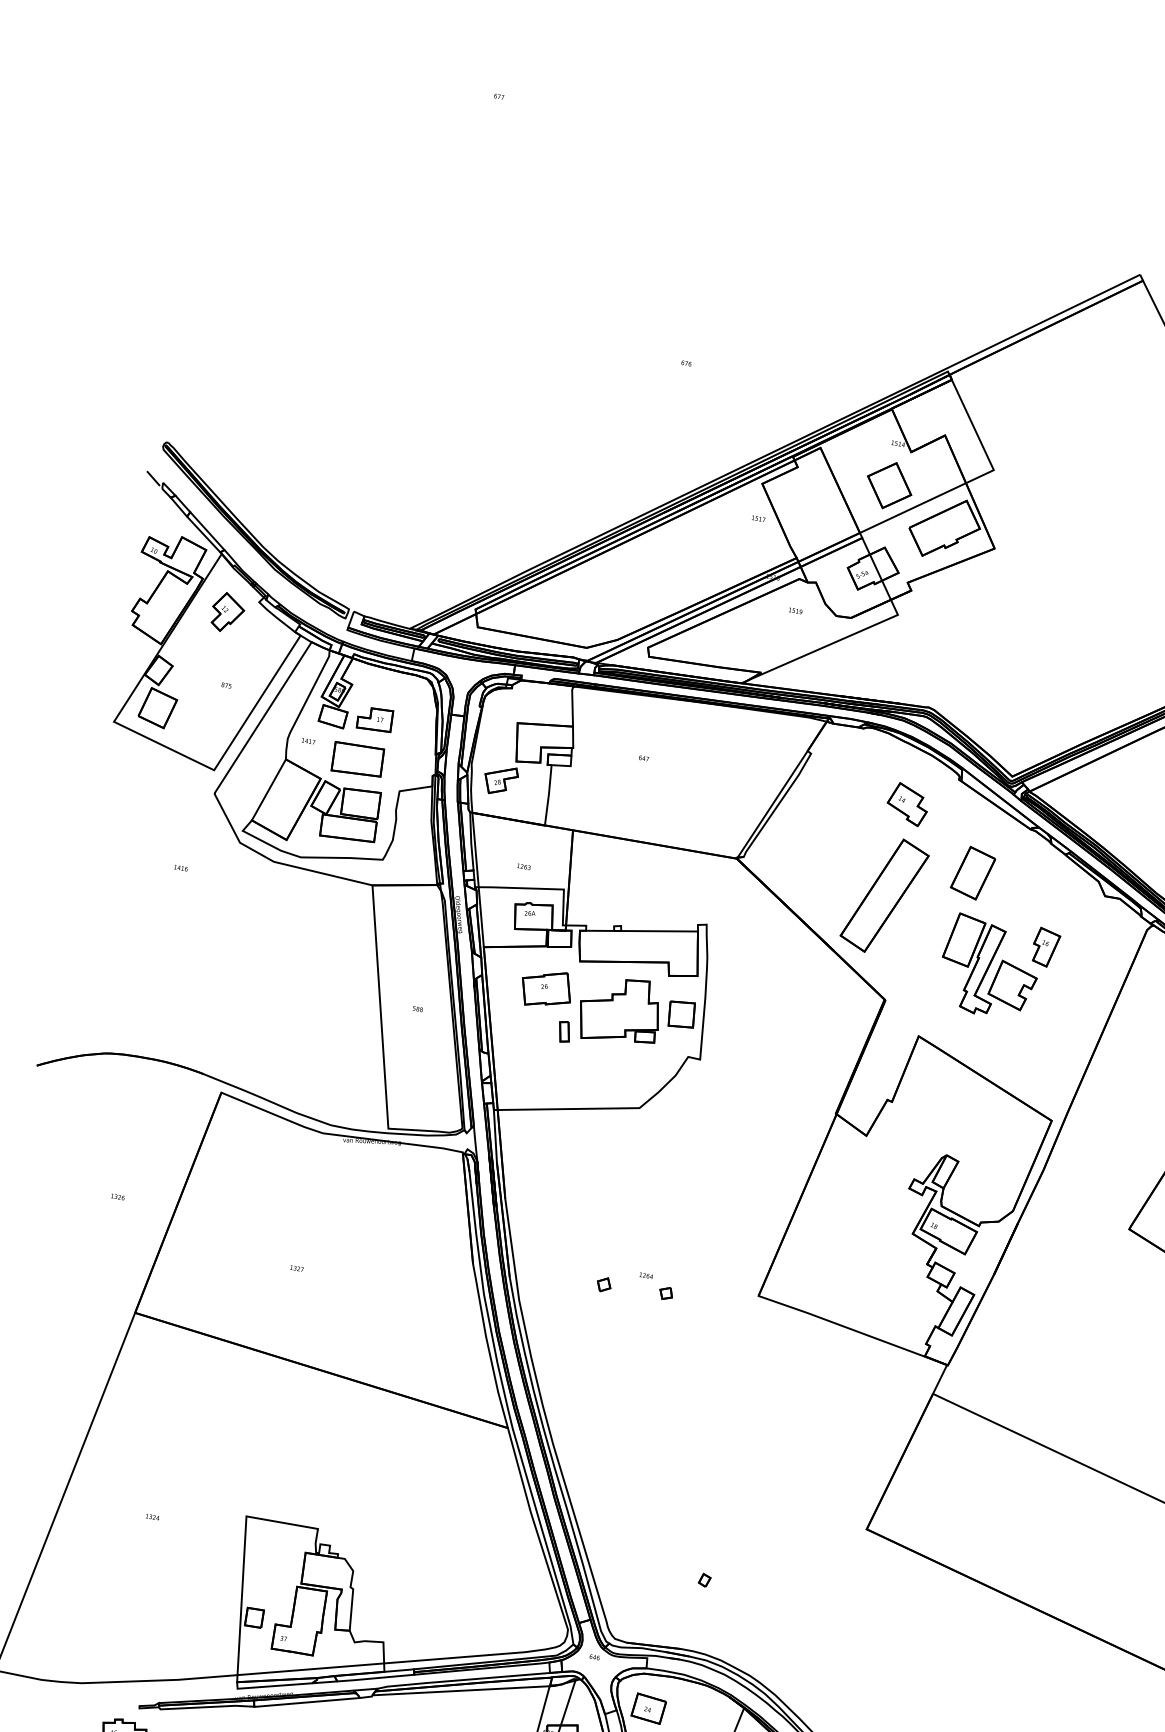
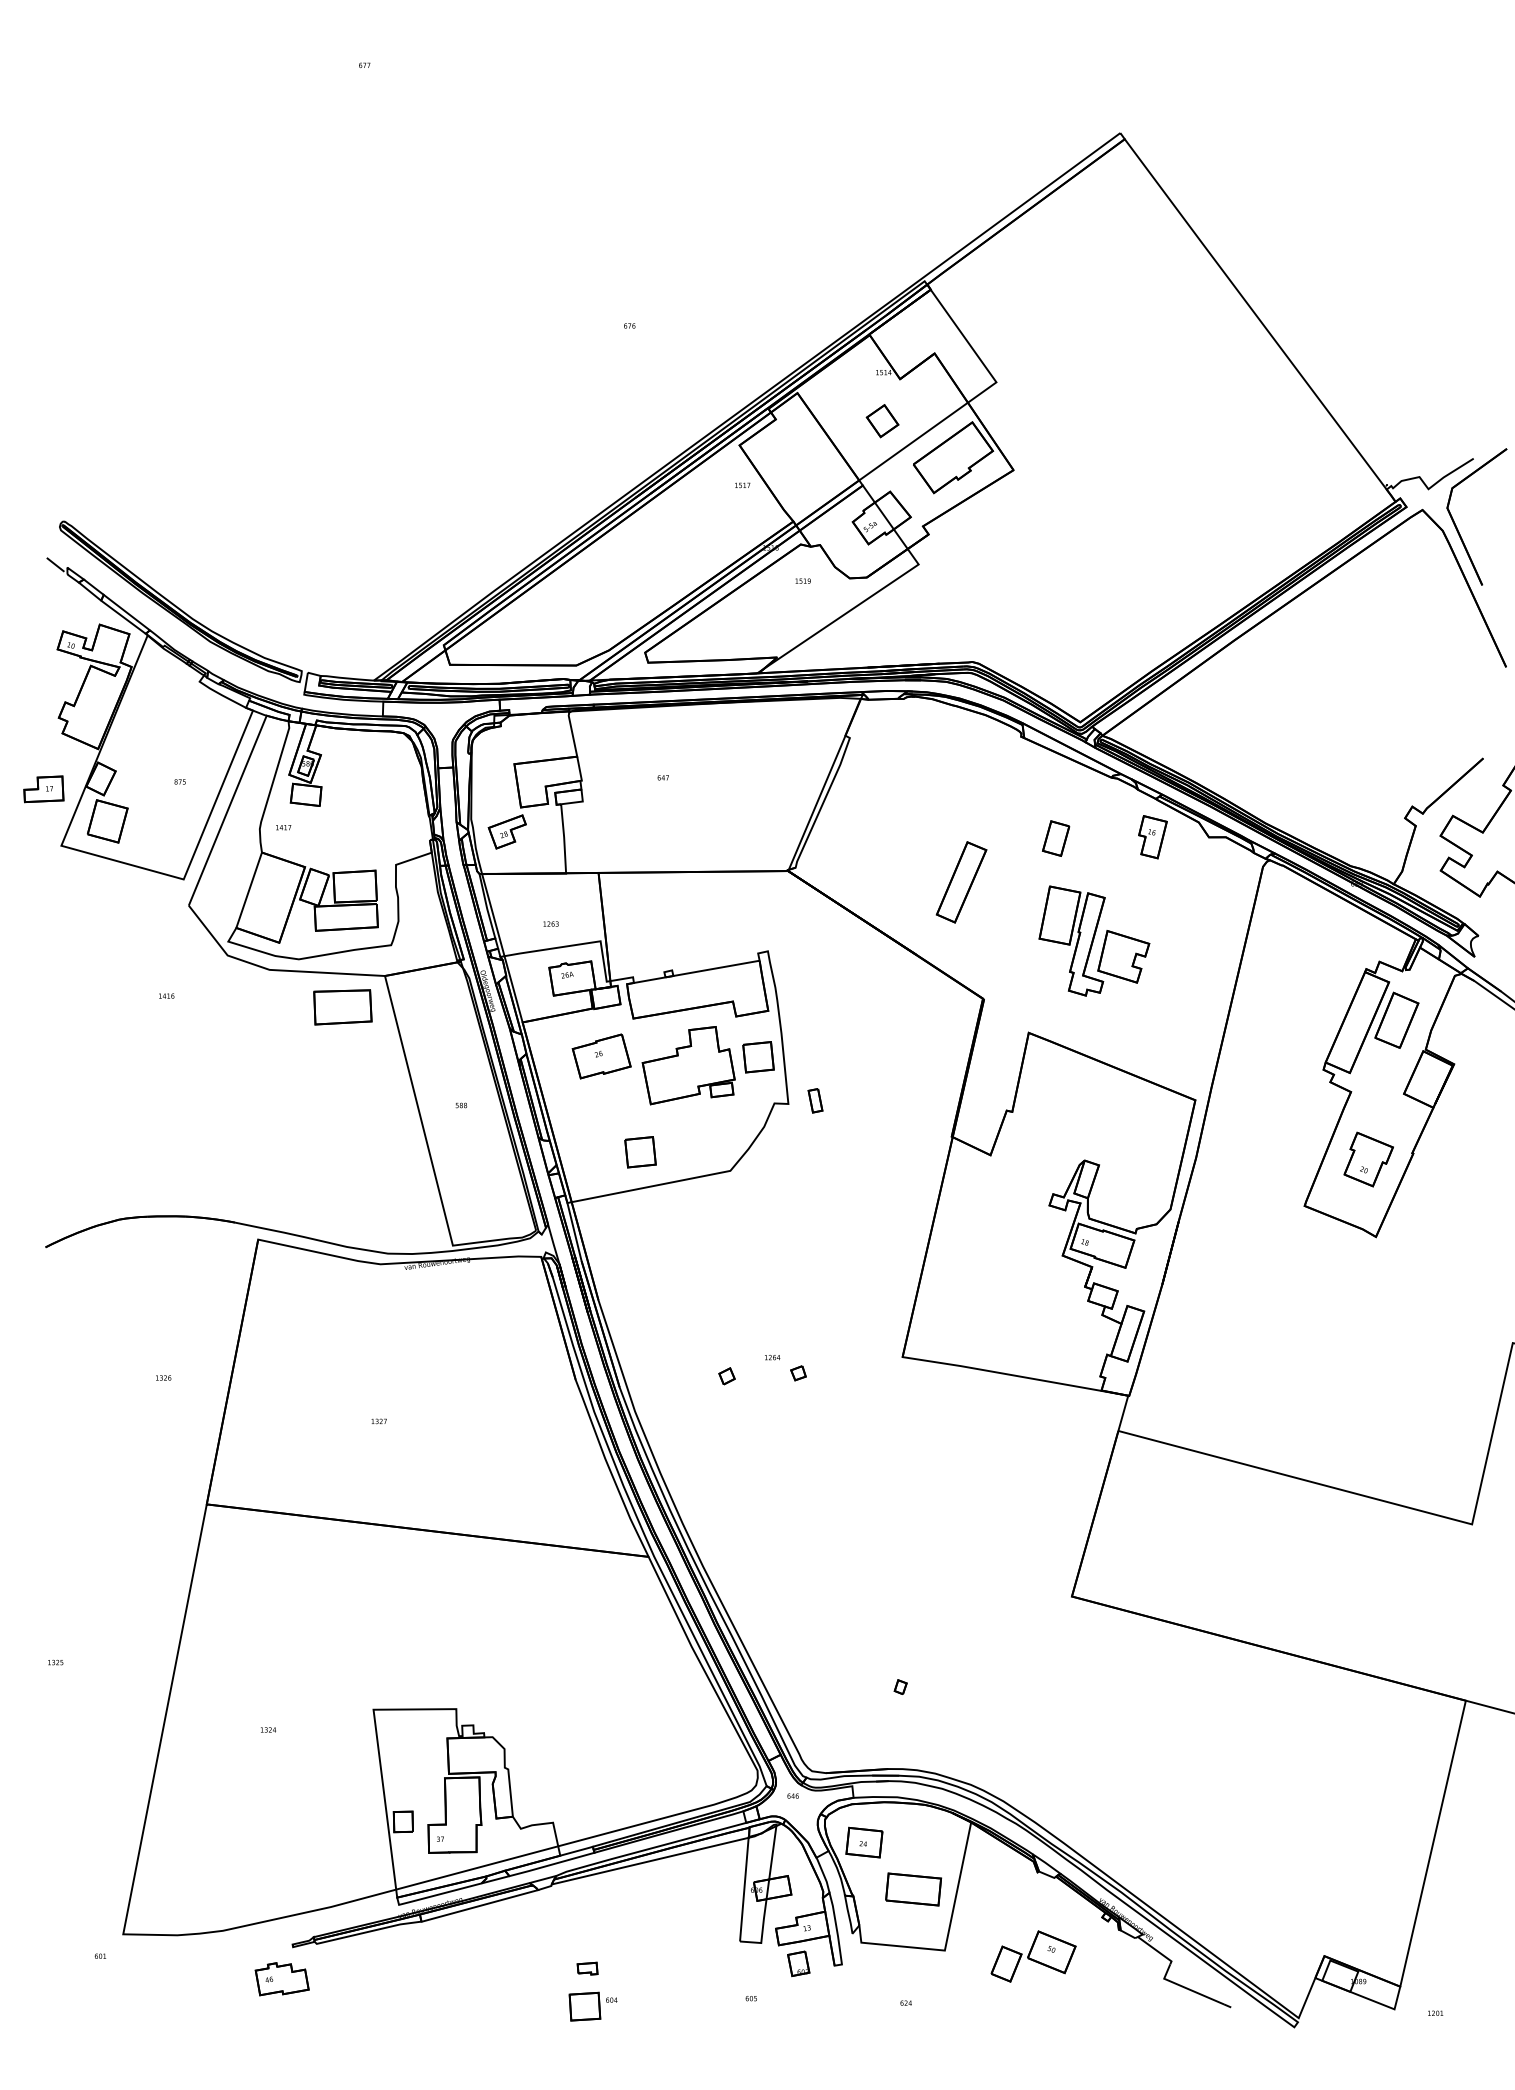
part: (889, 485) -> (882, 420), size x0.6
part: (227, 613) -> (166, 700), removed
part: (374, 719) -> (43, 789), moved
part: (357, 760) -> (342, 1007), moved
part: (907, 803) -> (968, 774), removed
part: (972, 872) -> (1055, 838), size x0.6
part: (884, 895) -> (961, 882), size x0.6
part: (1045, 947) -> (1152, 837), moved
part: (564, 1031) -> (815, 1100), moved
part: (564, 1078) -> (640, 1152), added

